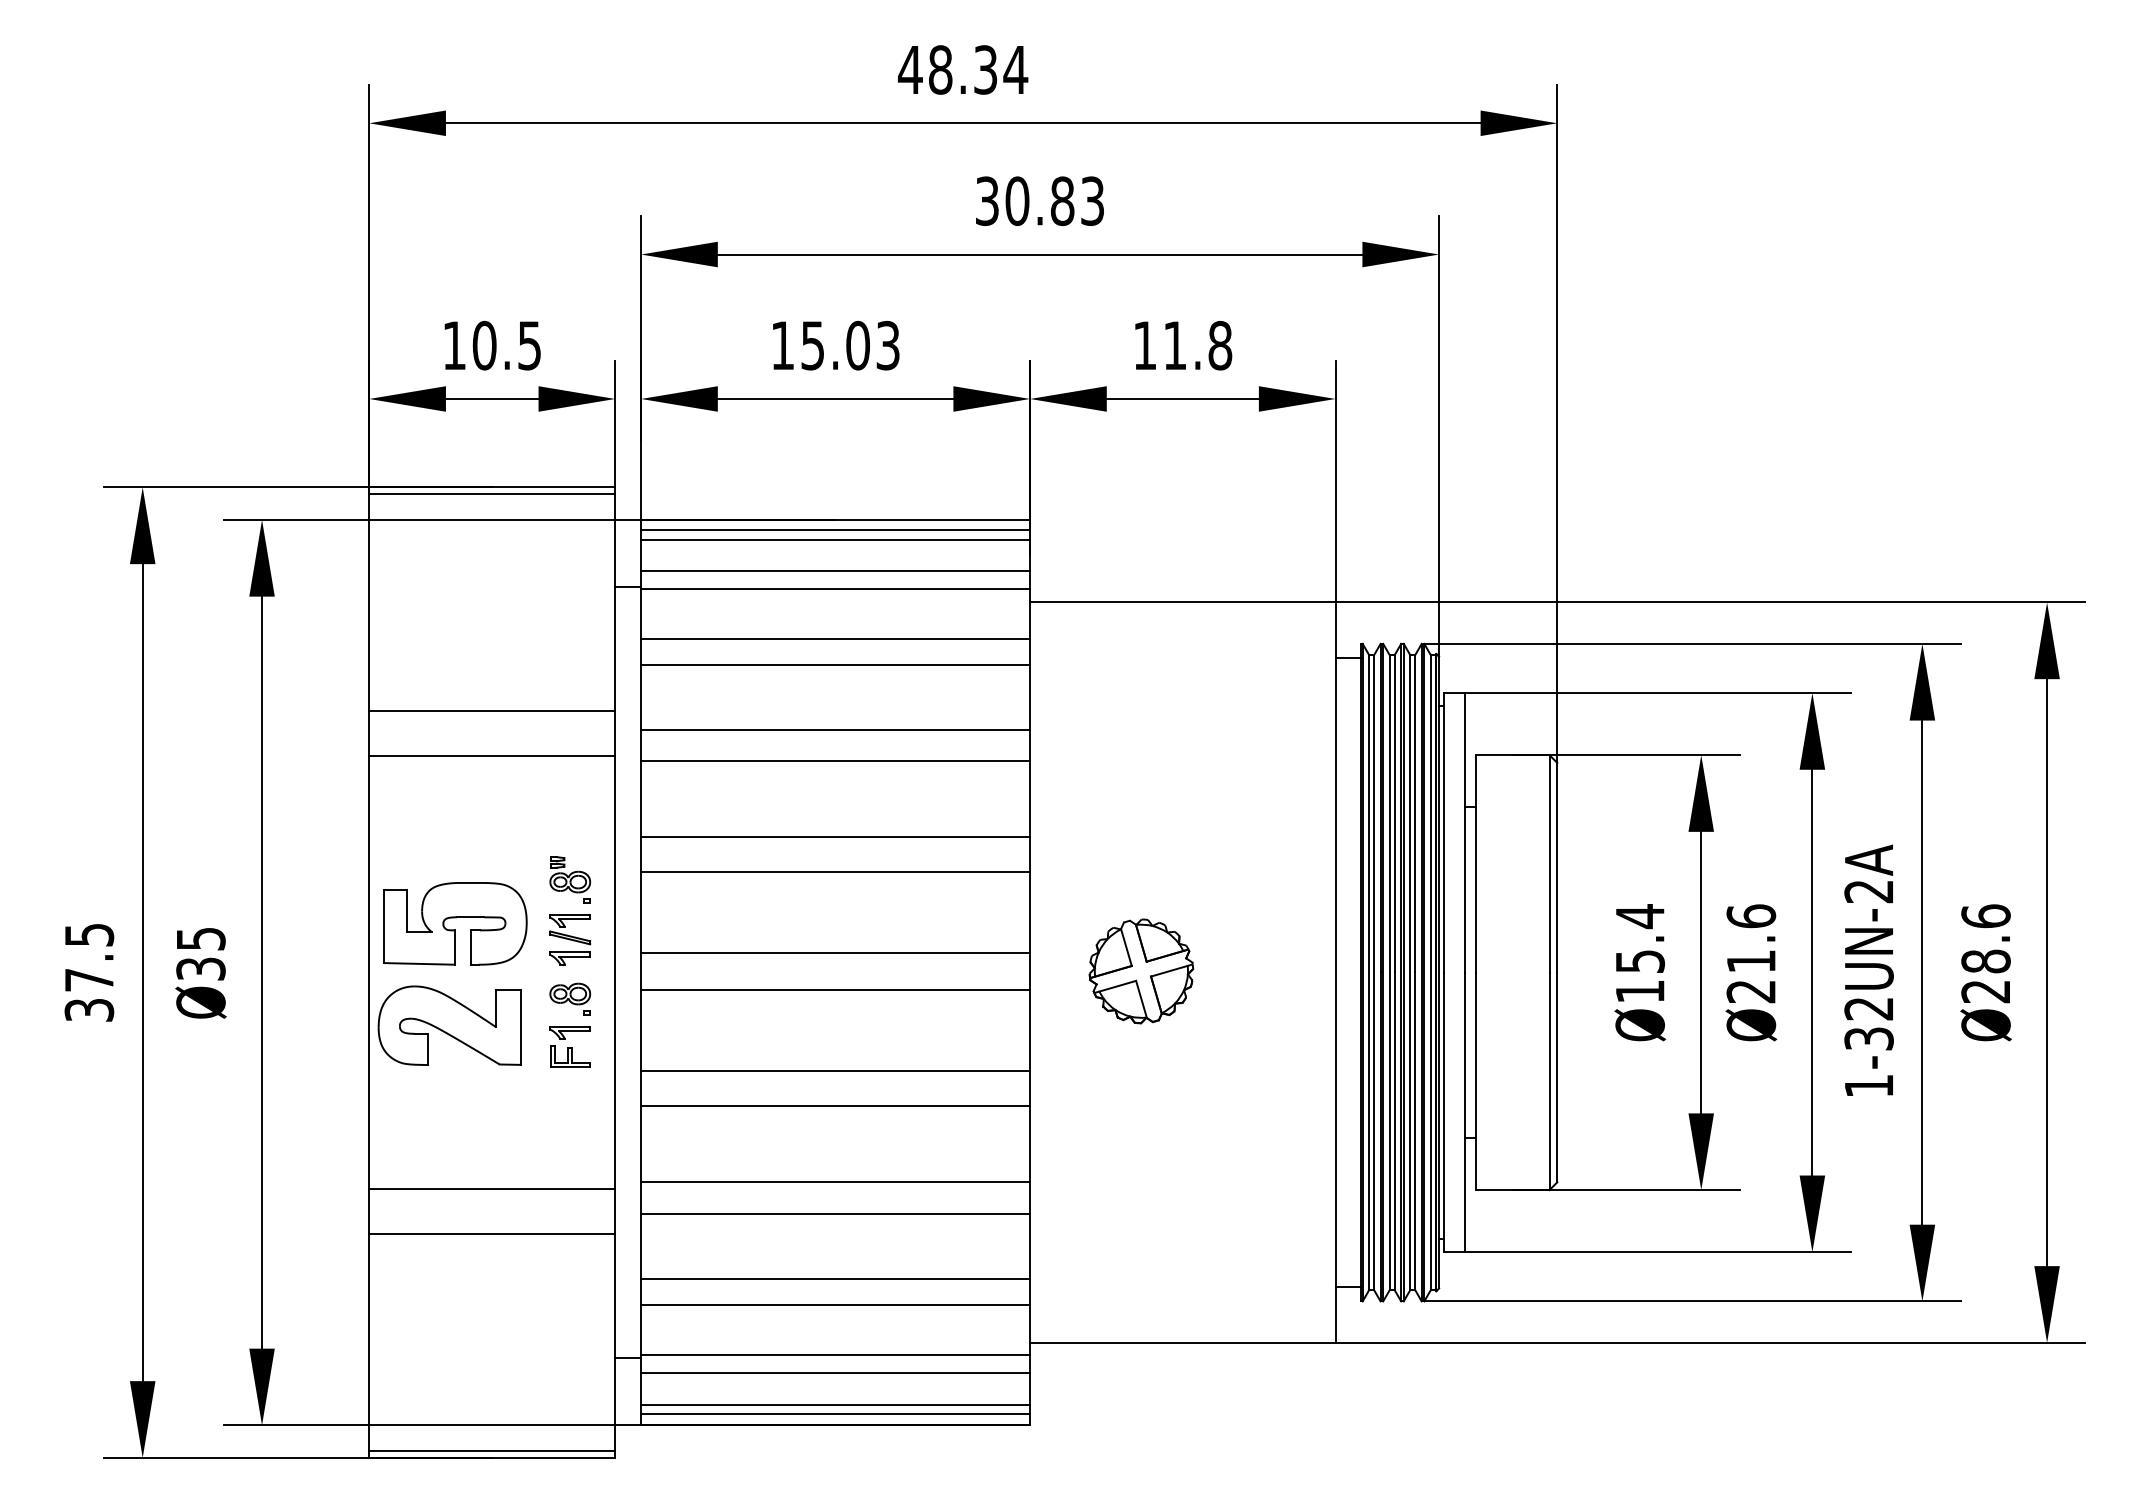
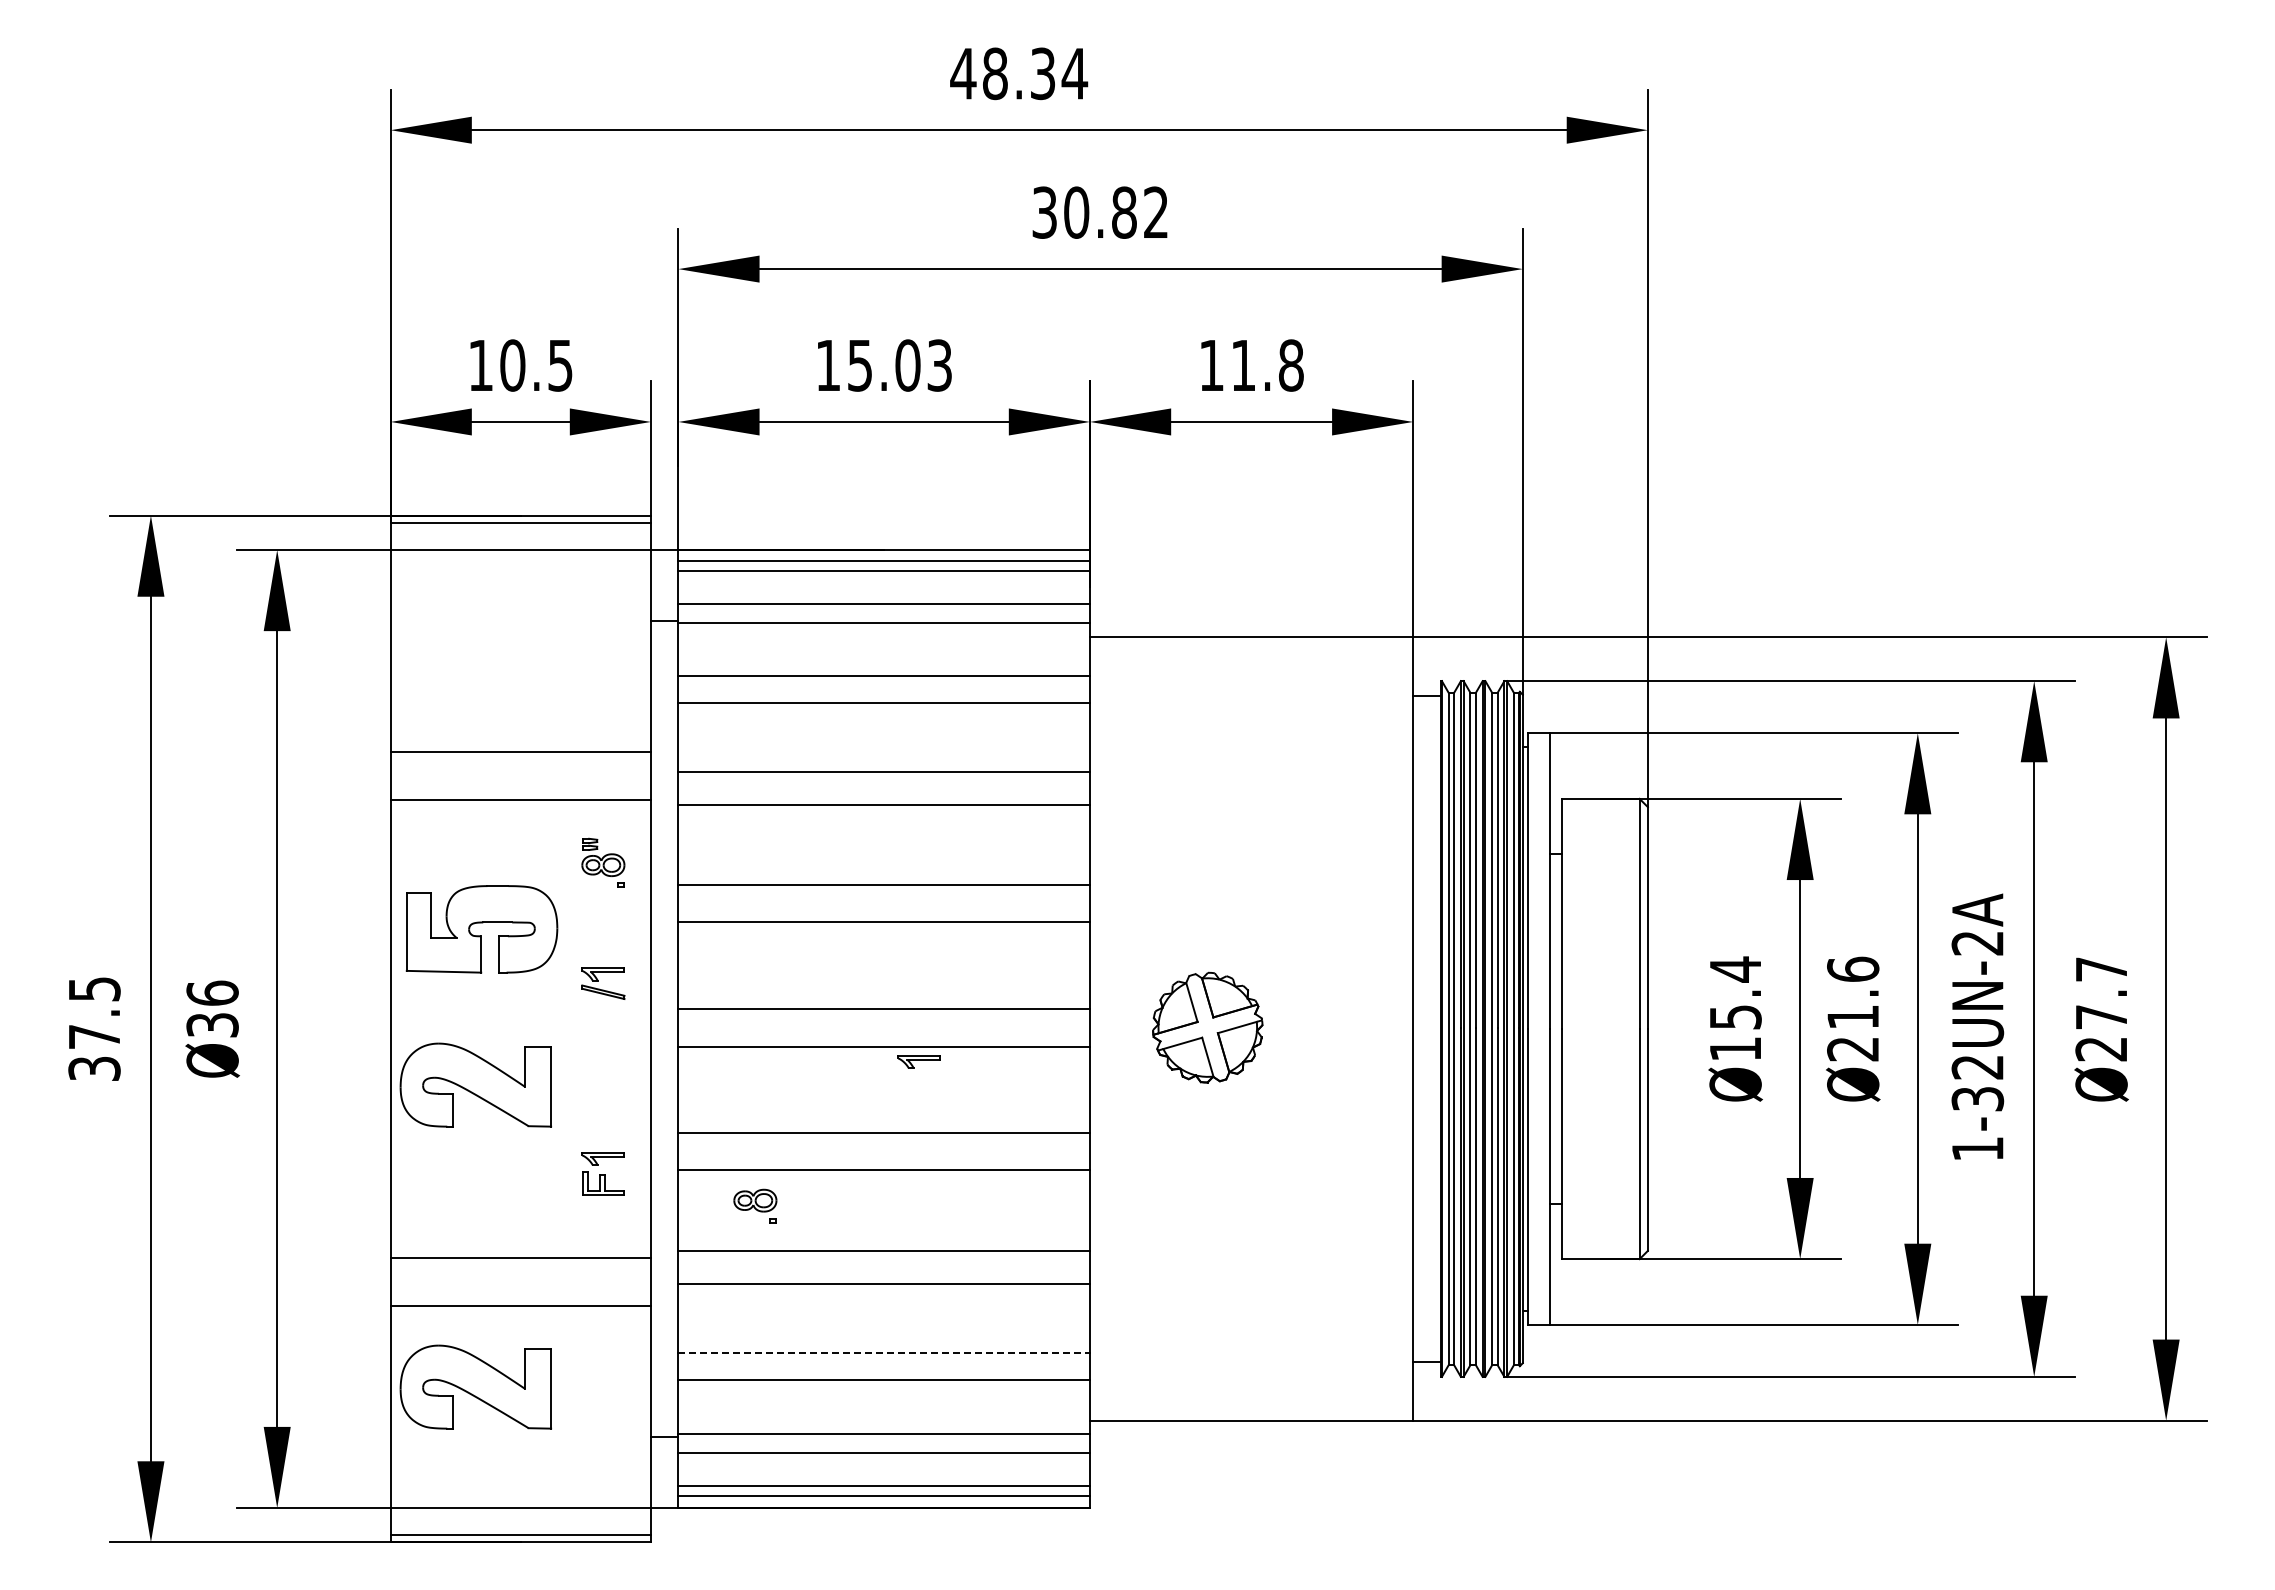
text: (1092, 201) -> (1156, 212), 30.83 -> 30.82
part: (570, 879) -> (603, 862), moved
part: (455, 923) -> (481, 929), moved
text: (200, 938) -> (212, 992), Ø35 -> Ø36
text: (1985, 938) -> (2101, 992), Ø28.6 -> Ø27.7
part: (569, 957) -> (918, 1061), moved
part: (570, 998) -> (755, 1205), moved
part: (569, 1046) -> (602, 1173), moved
line: (835, 1279) -> (884, 1353), solid -> dashed
part: (449, 1310) -> (475, 1386), added

